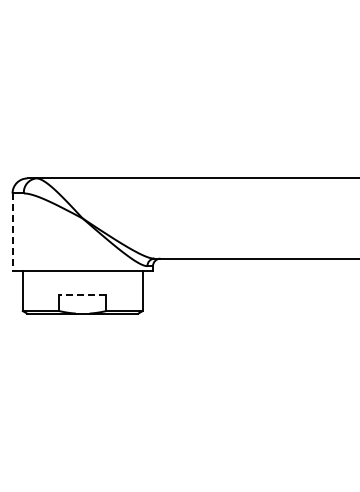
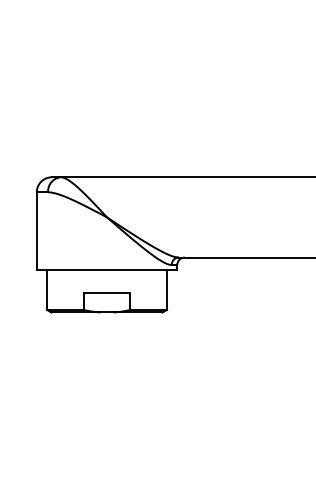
line: (12, 232) -> (36, 231), dashed -> solid
line: (82, 294) -> (106, 293), dashed -> solid

